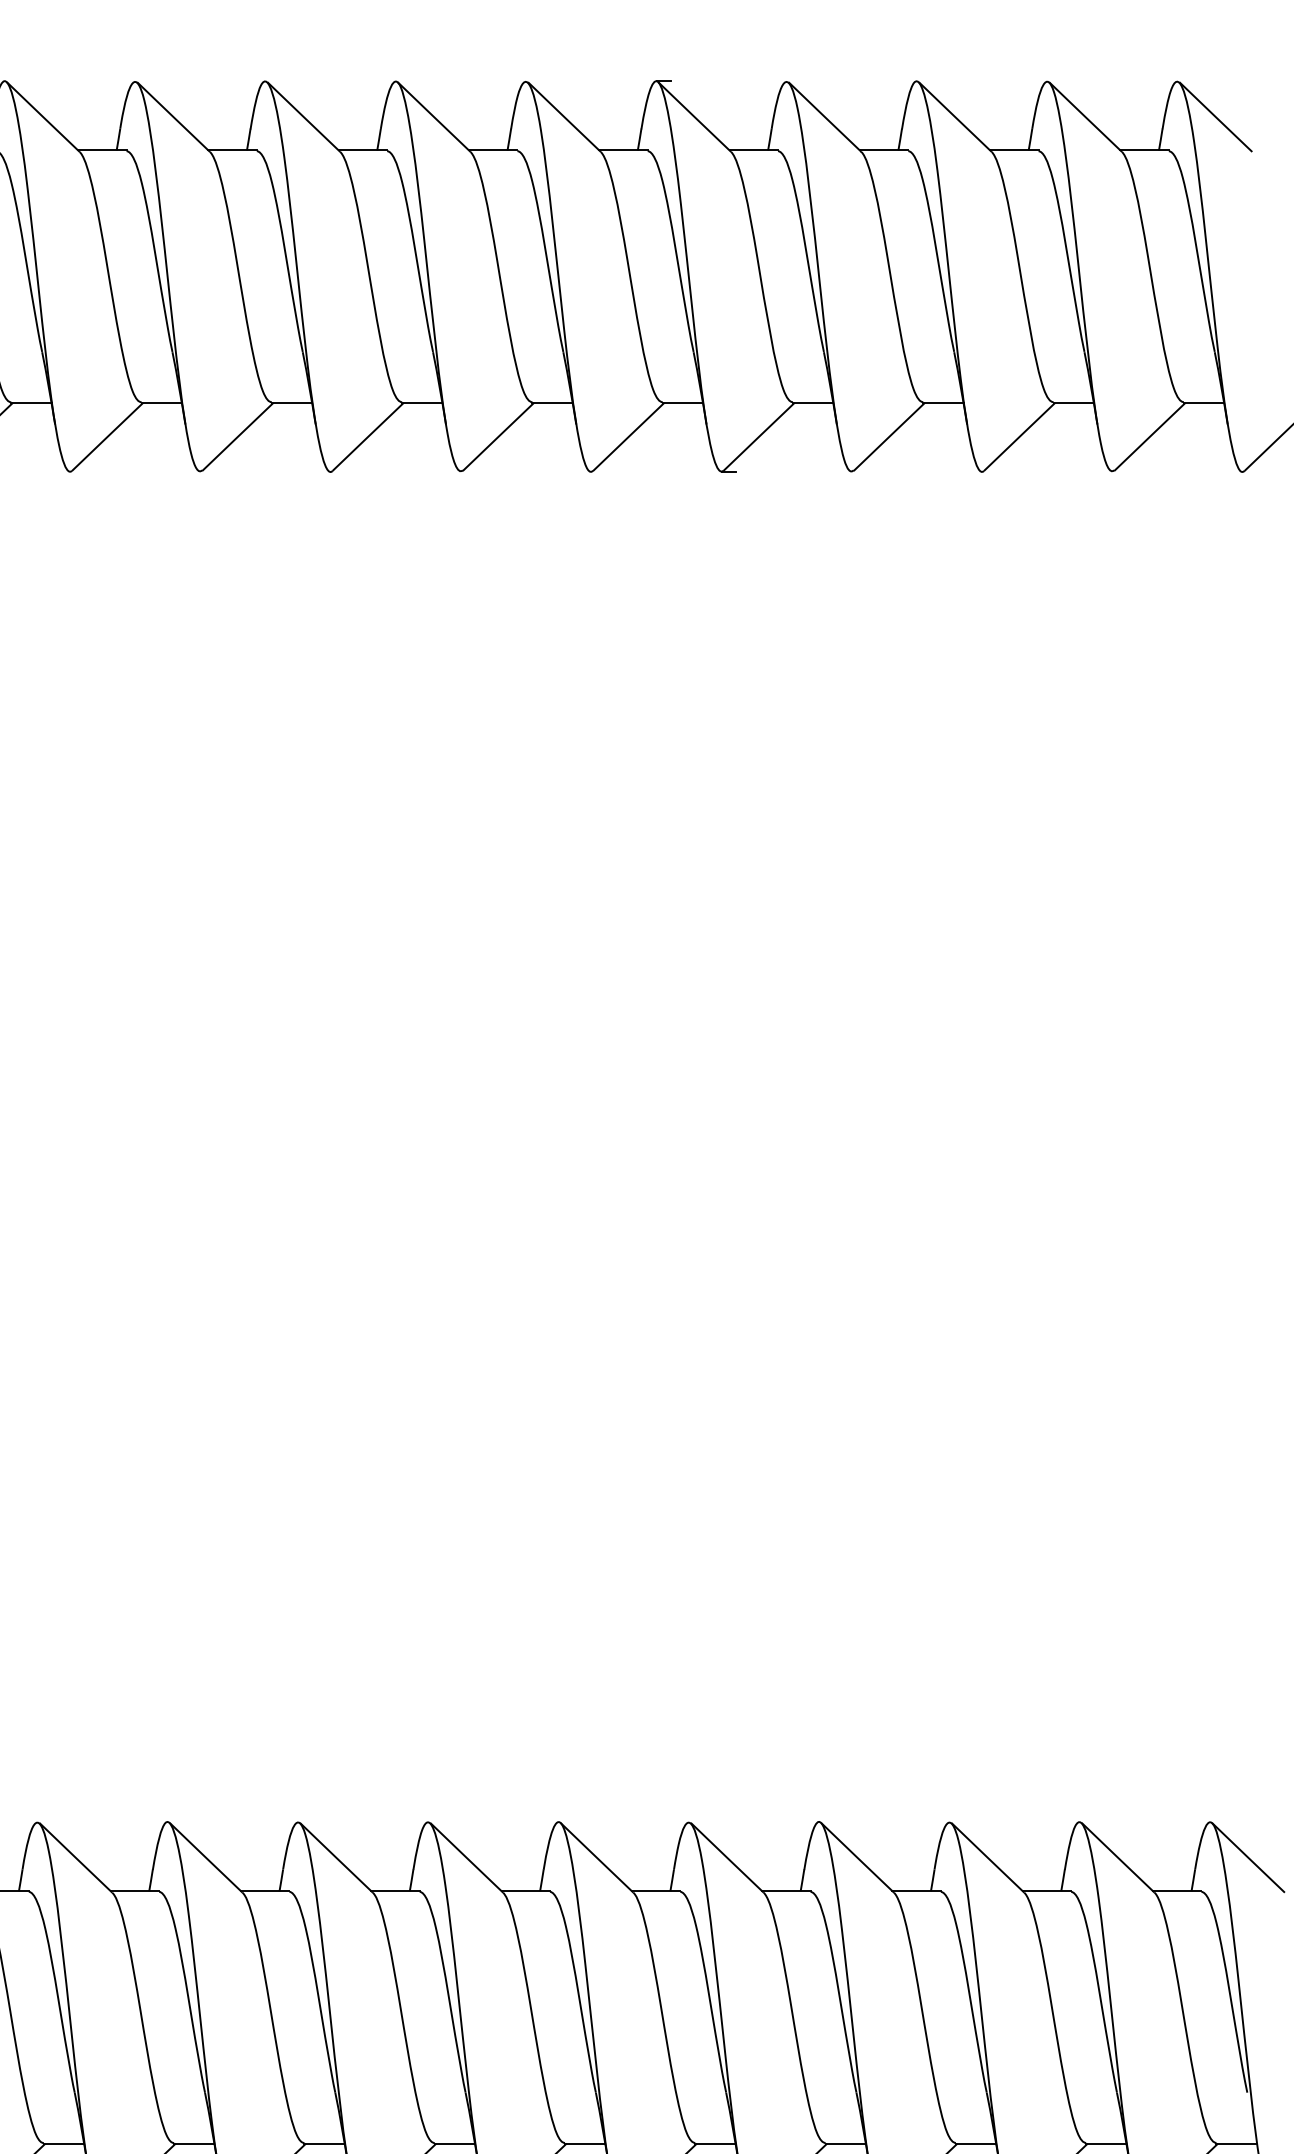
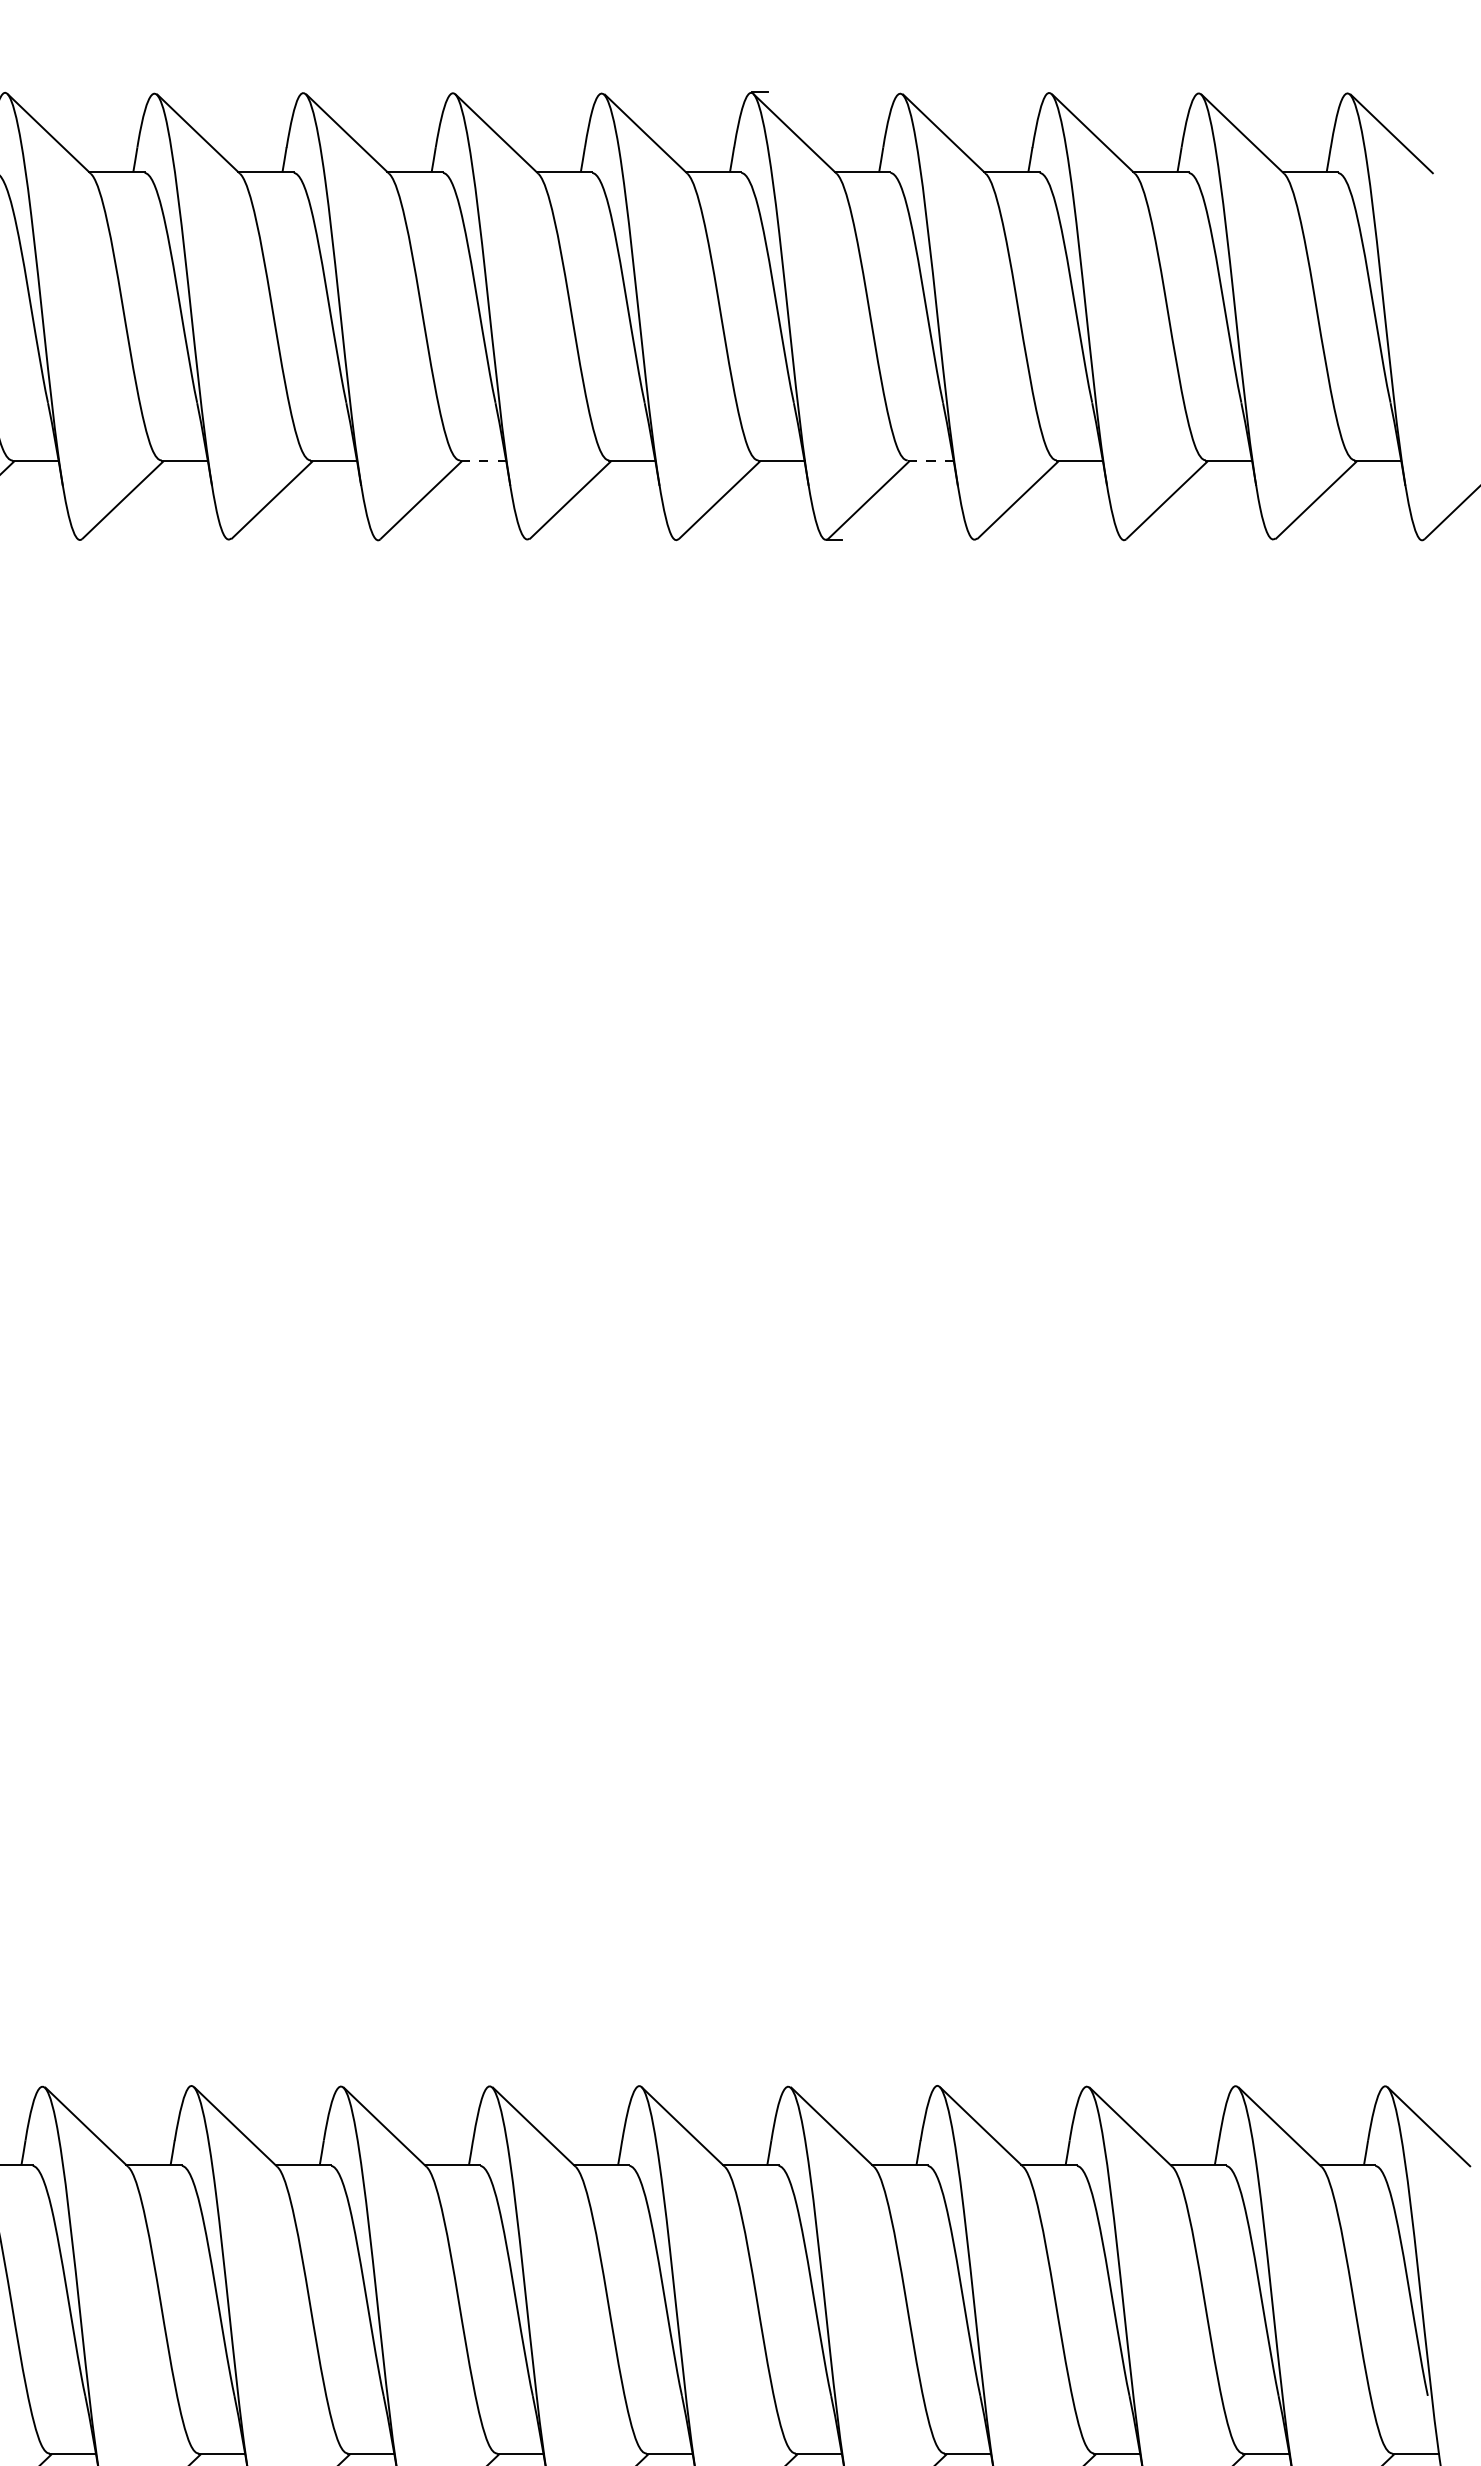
line: (422, 403) -> (483, 461), solid -> dashed
line: (813, 403) -> (931, 461), solid -> dashed

